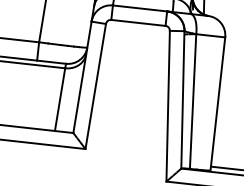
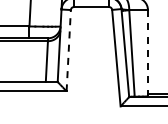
line: (95, 86) -> (68, 50), solid -> dashed
line: (217, 104) -> (147, 53), solid -> dashed

